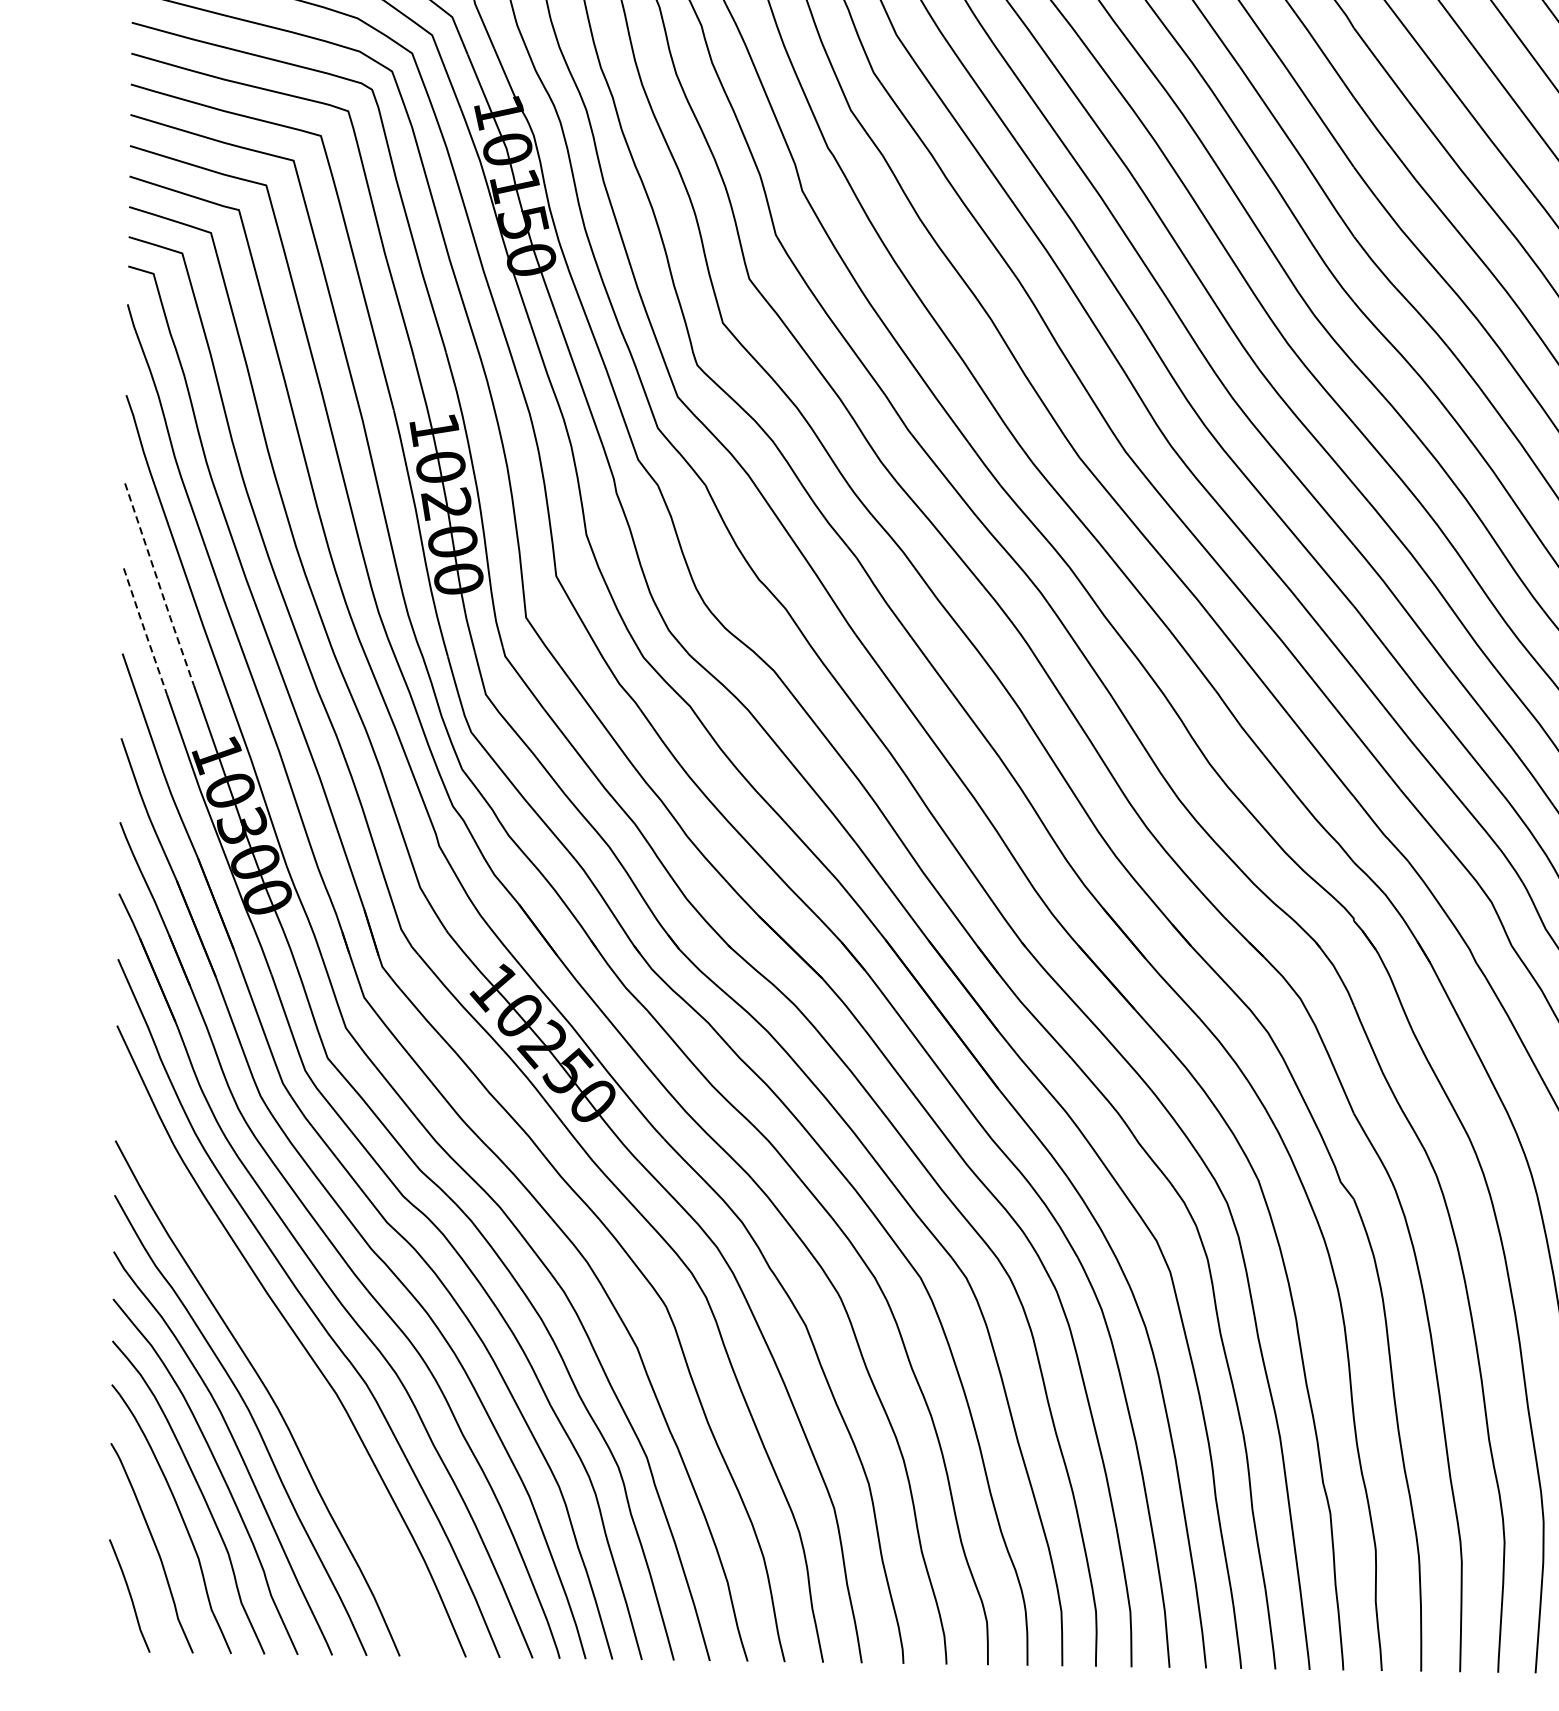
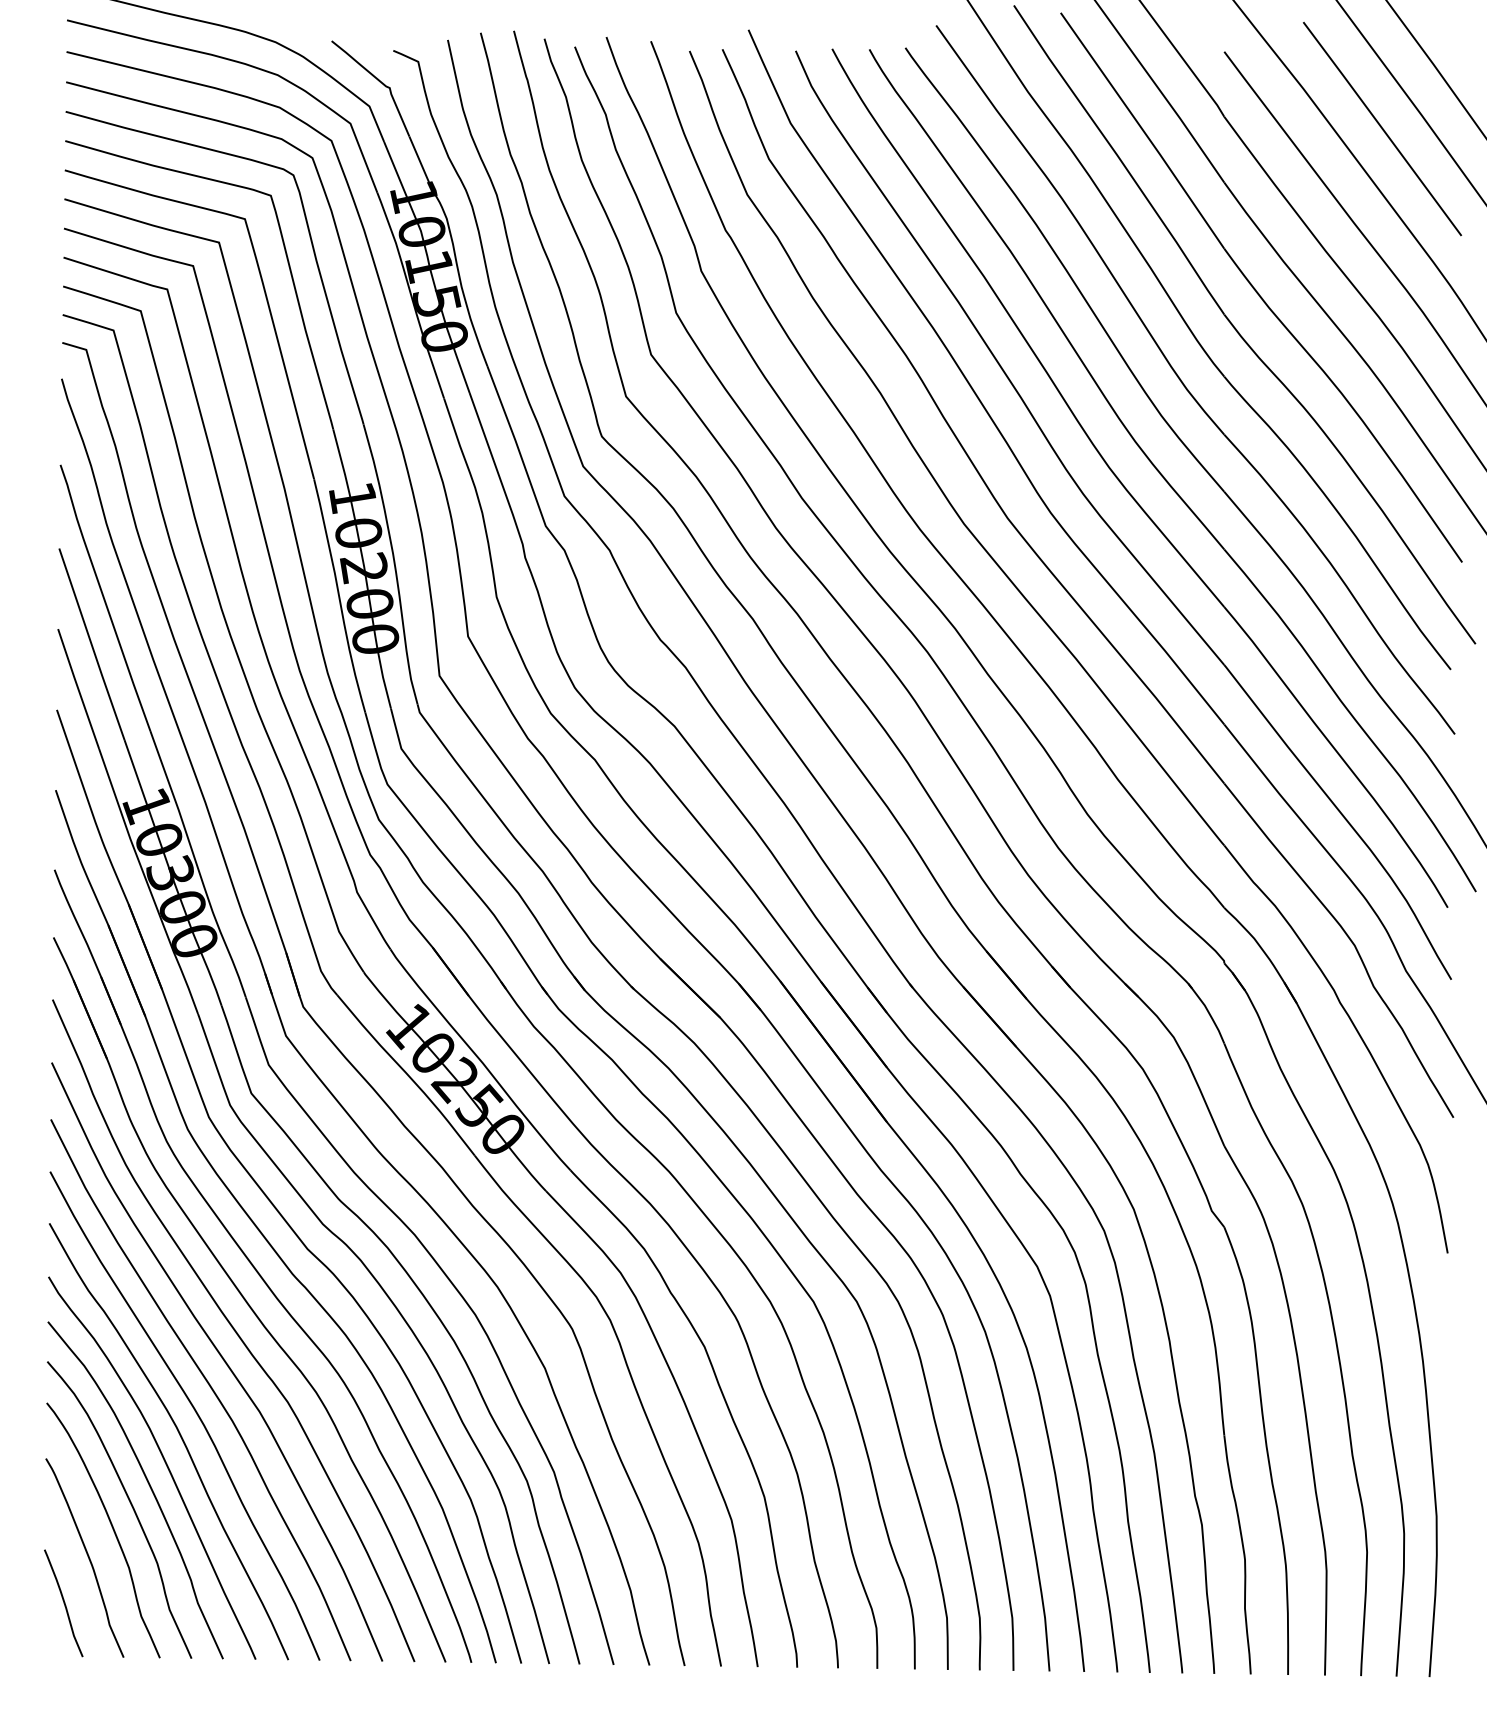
line: (160, 585) -> (92, 645), dashed -> solid
line: (145, 631) -> (78, 688), dashed -> solid
curve: (282, 1366) -> (208, 1385), added

